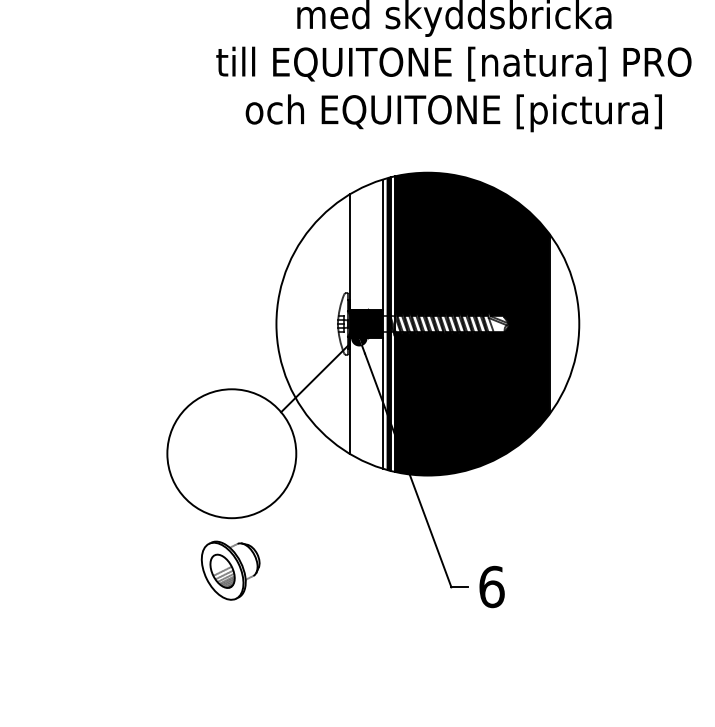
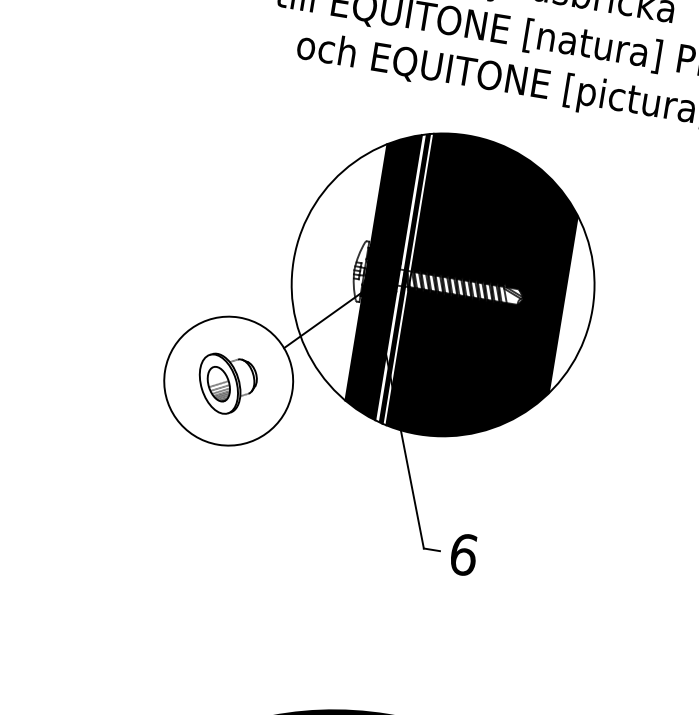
fill: (366, 323) -> (382, 274), added
part: (230, 570) -> (226, 384), moved

